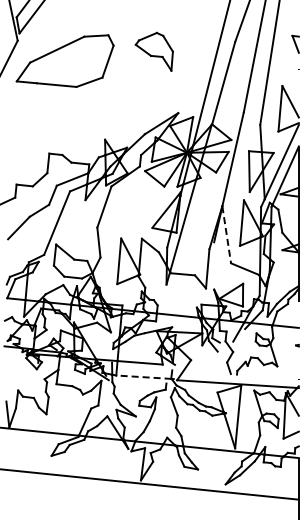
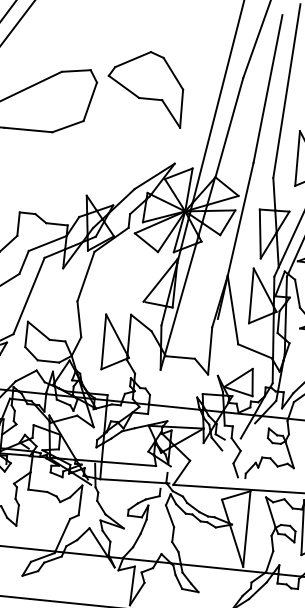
part: (154, 51) -> (146, 89), size x1.67
line: (226, 234) -> (232, 309), dashed -> solid
line: (143, 377) -> (132, 481), dashed -> solid

